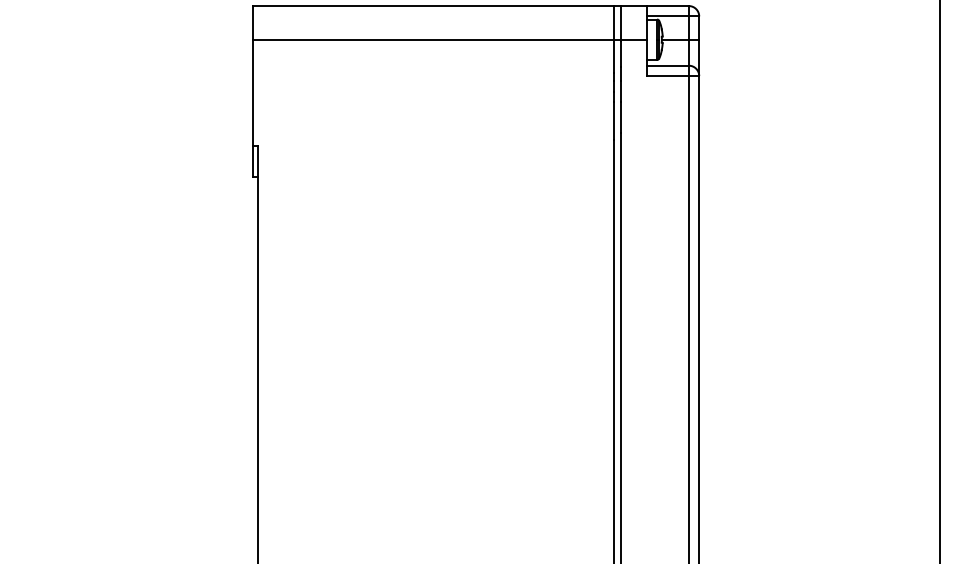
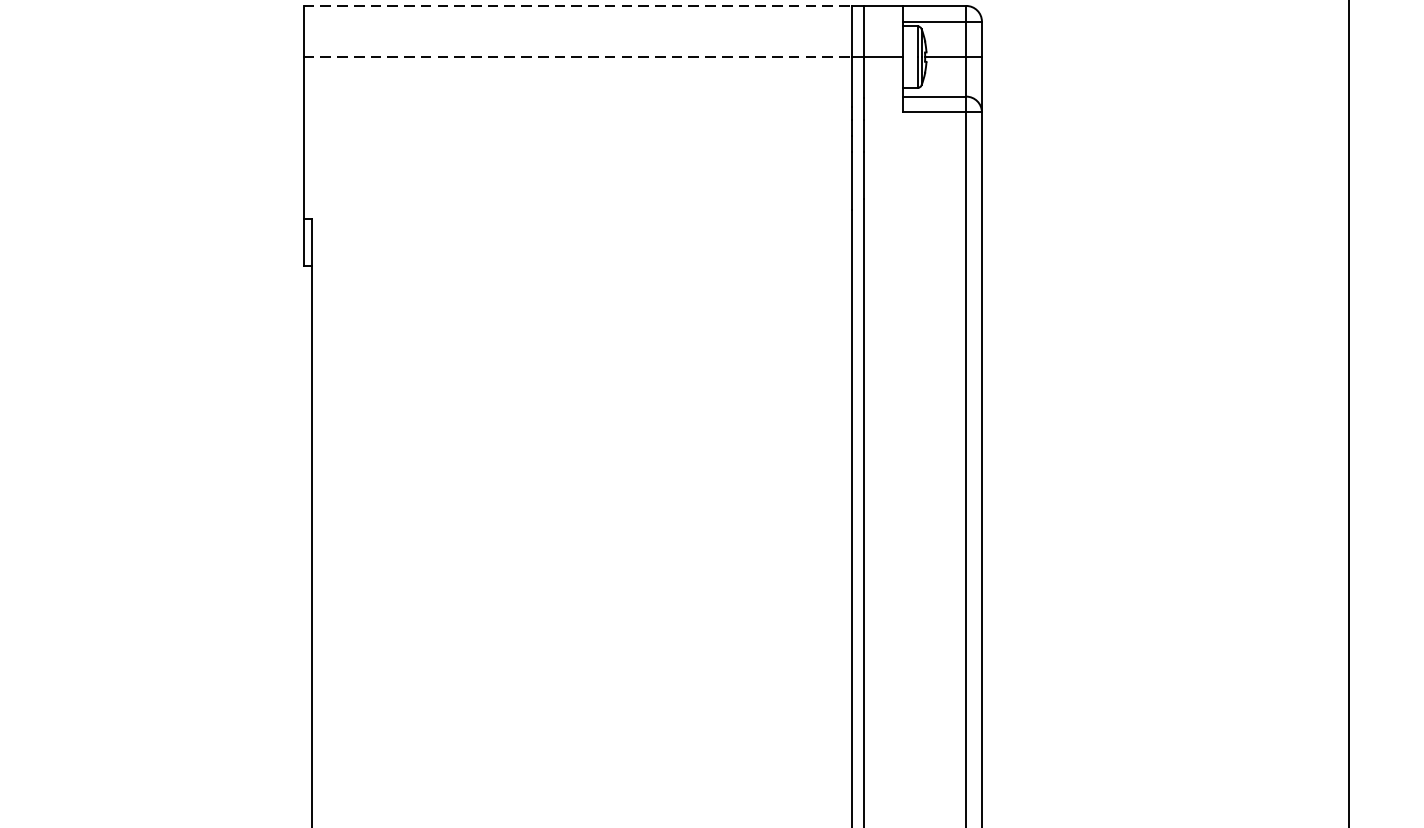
line: (433, 6) -> (577, 6), solid -> dashed
line: (433, 39) -> (577, 56), solid -> dashed

